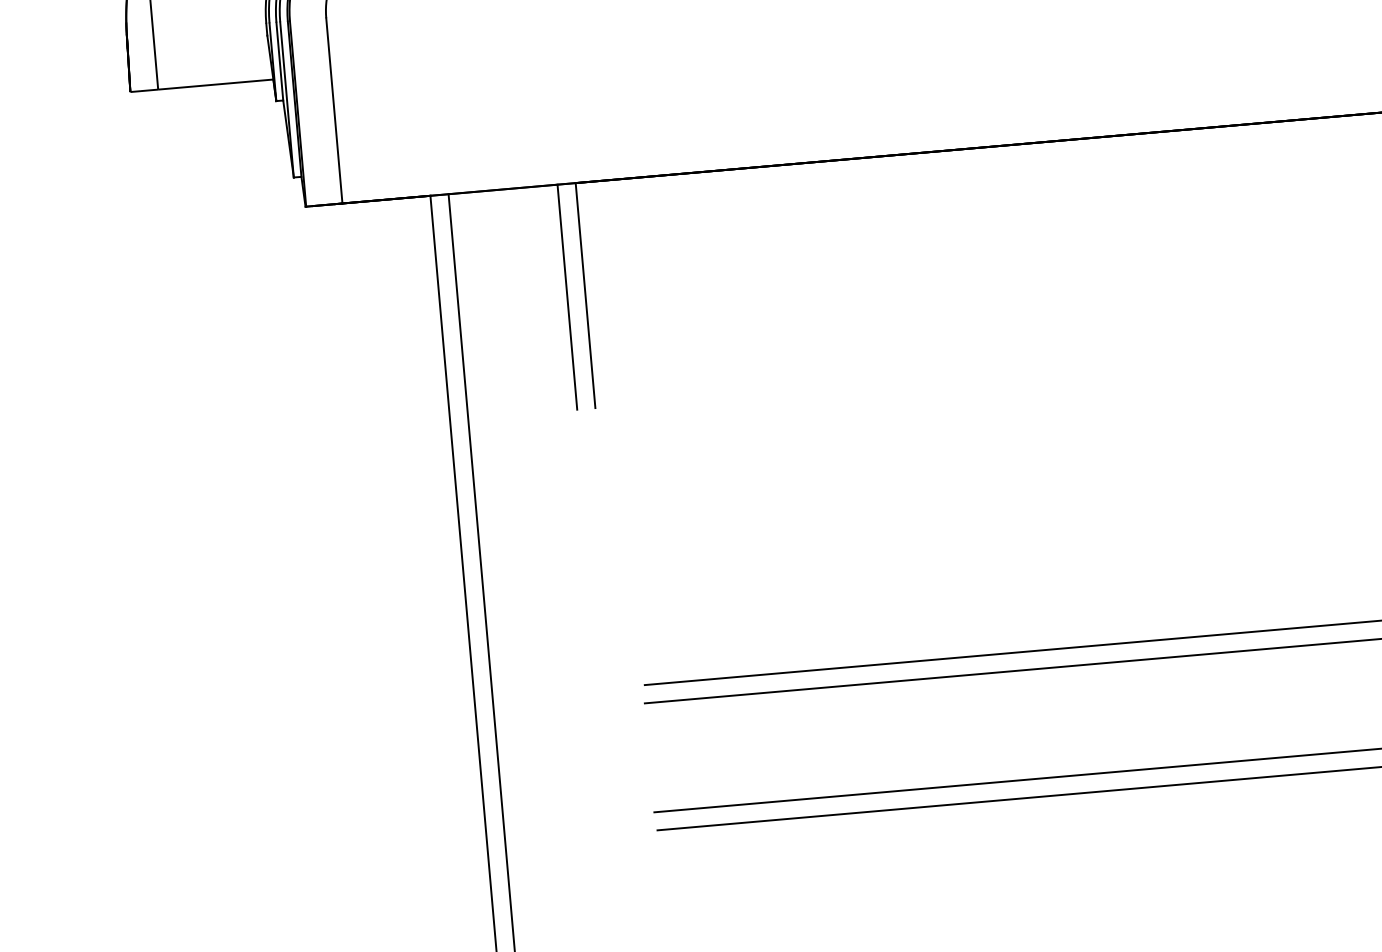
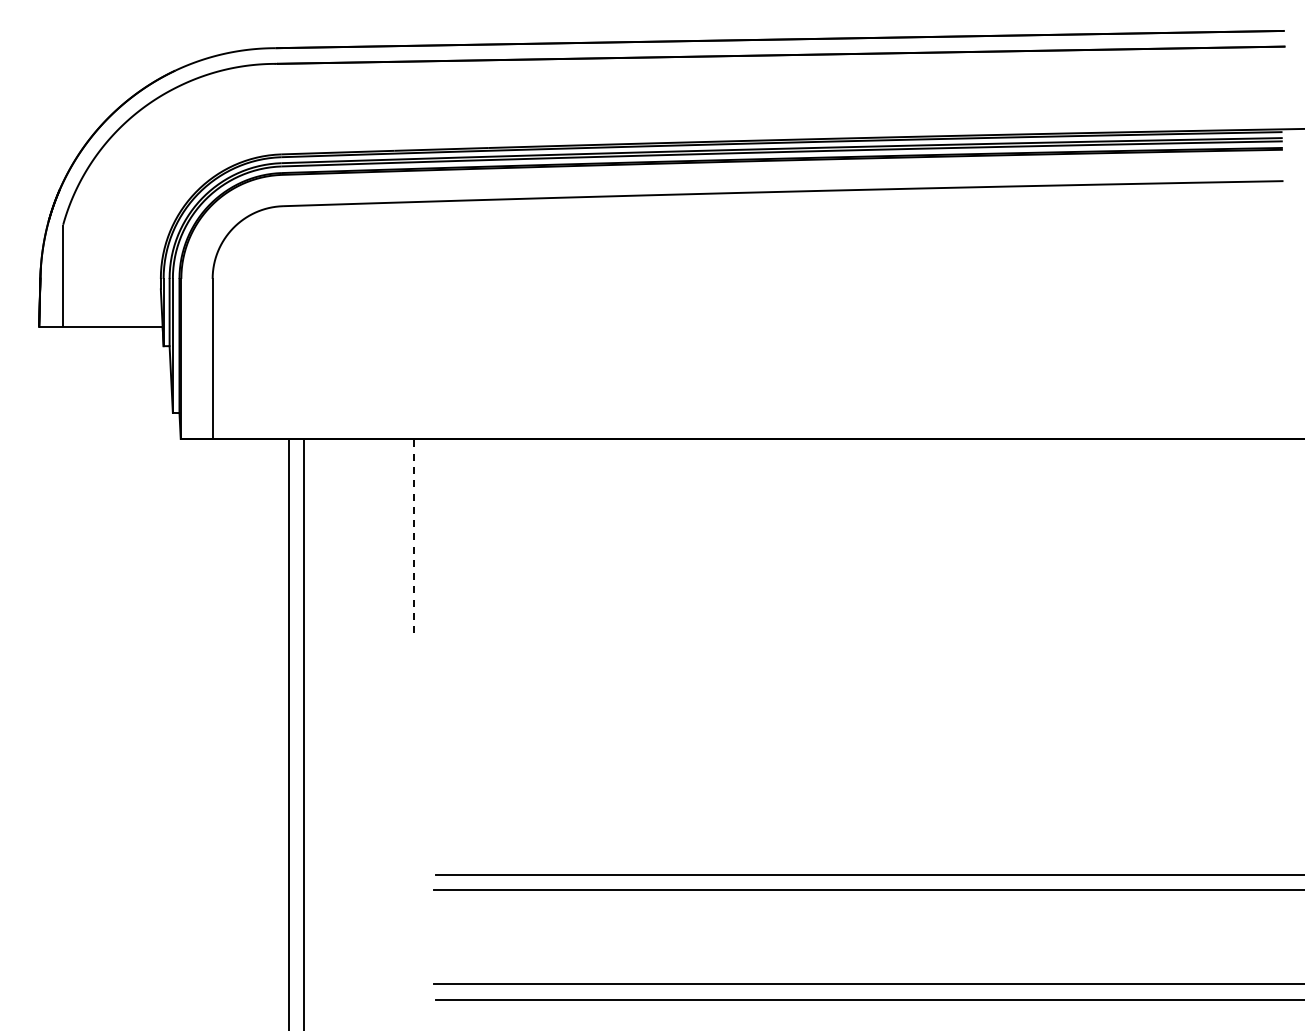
line: (585, 294) -> (414, 535), solid -> dashed
line: (567, 296) -> (398, 535), removed

